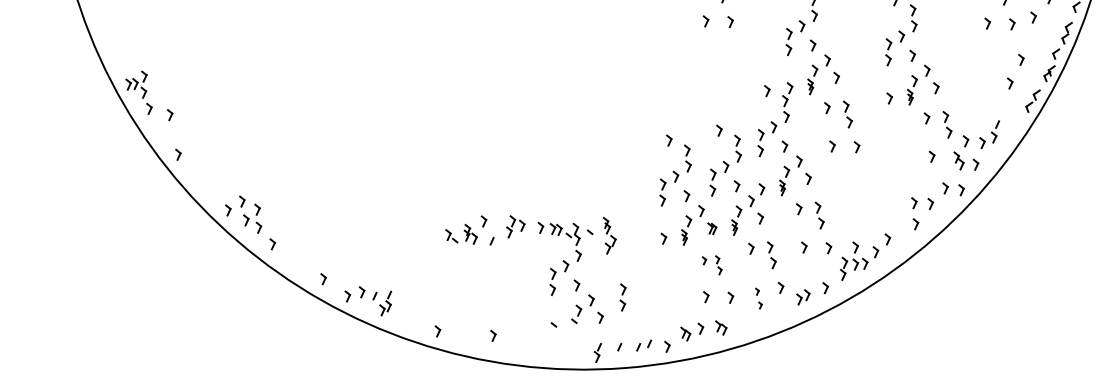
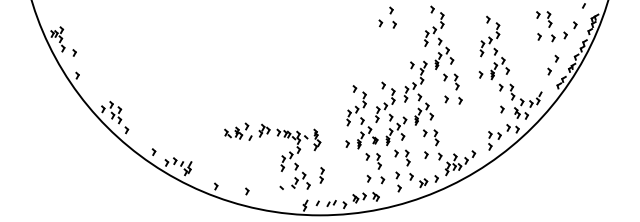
part: (712, 265) -> (373, 161), size x1.43
part: (758, 297) -> (398, 181), size x1.67

